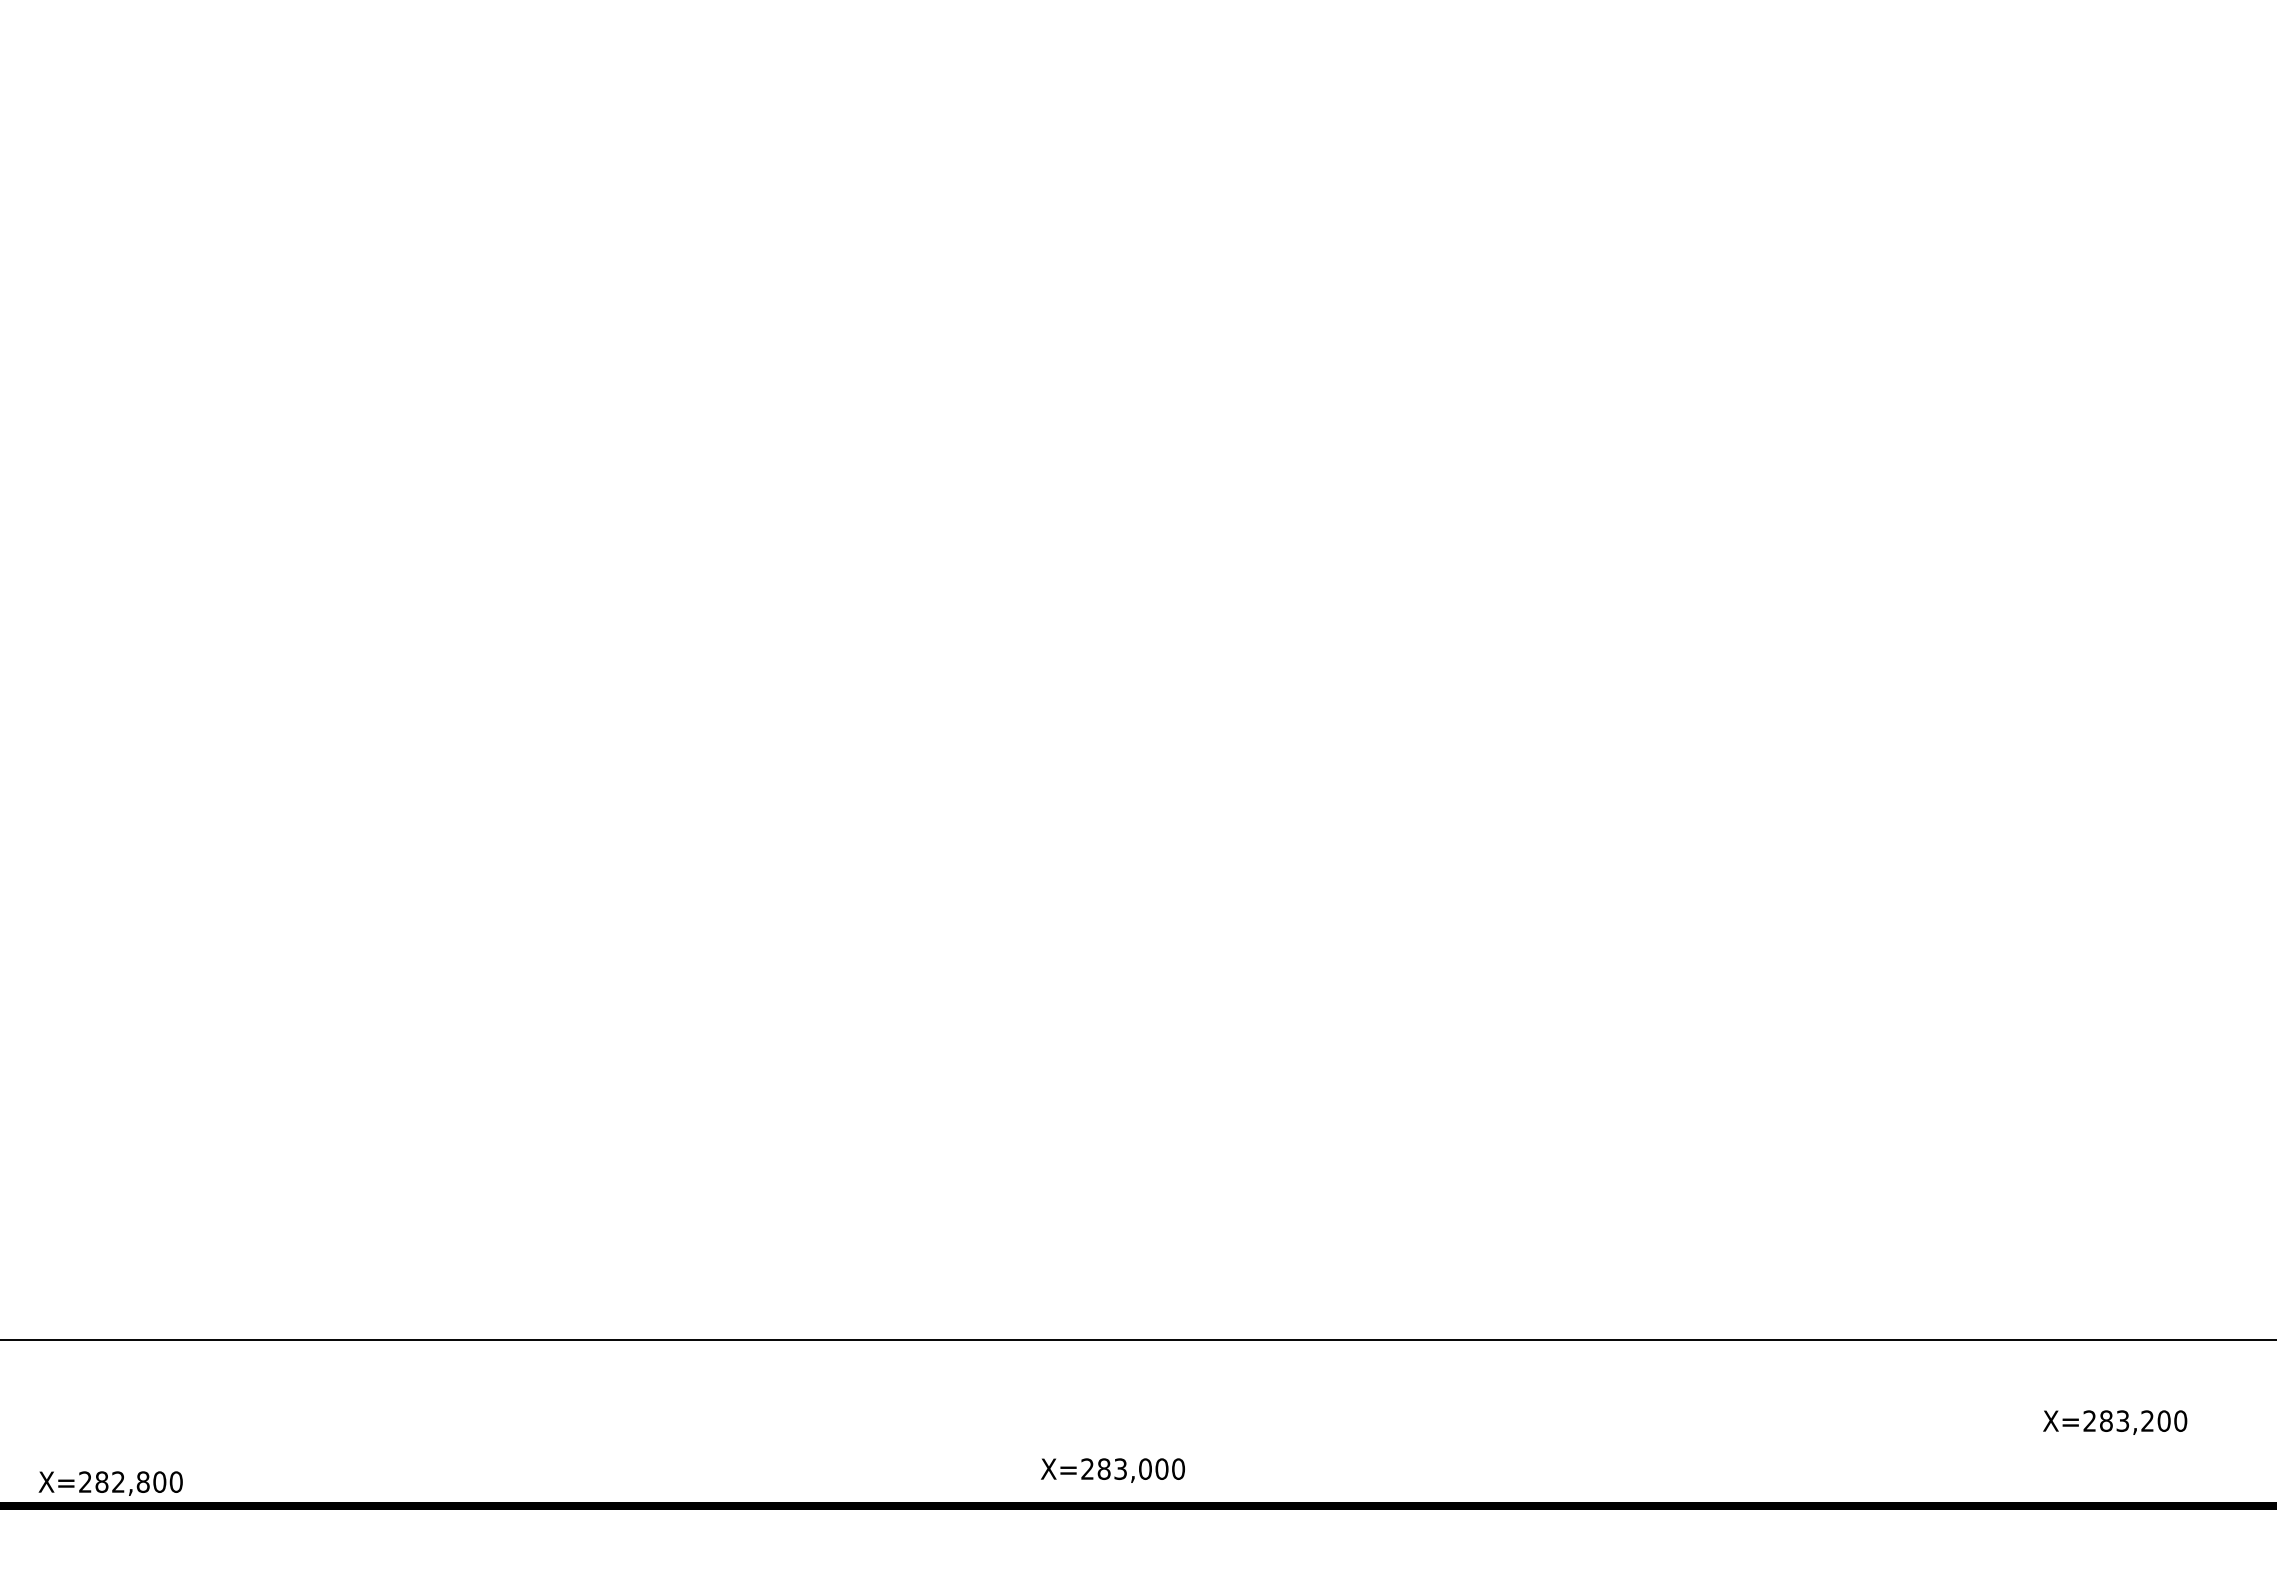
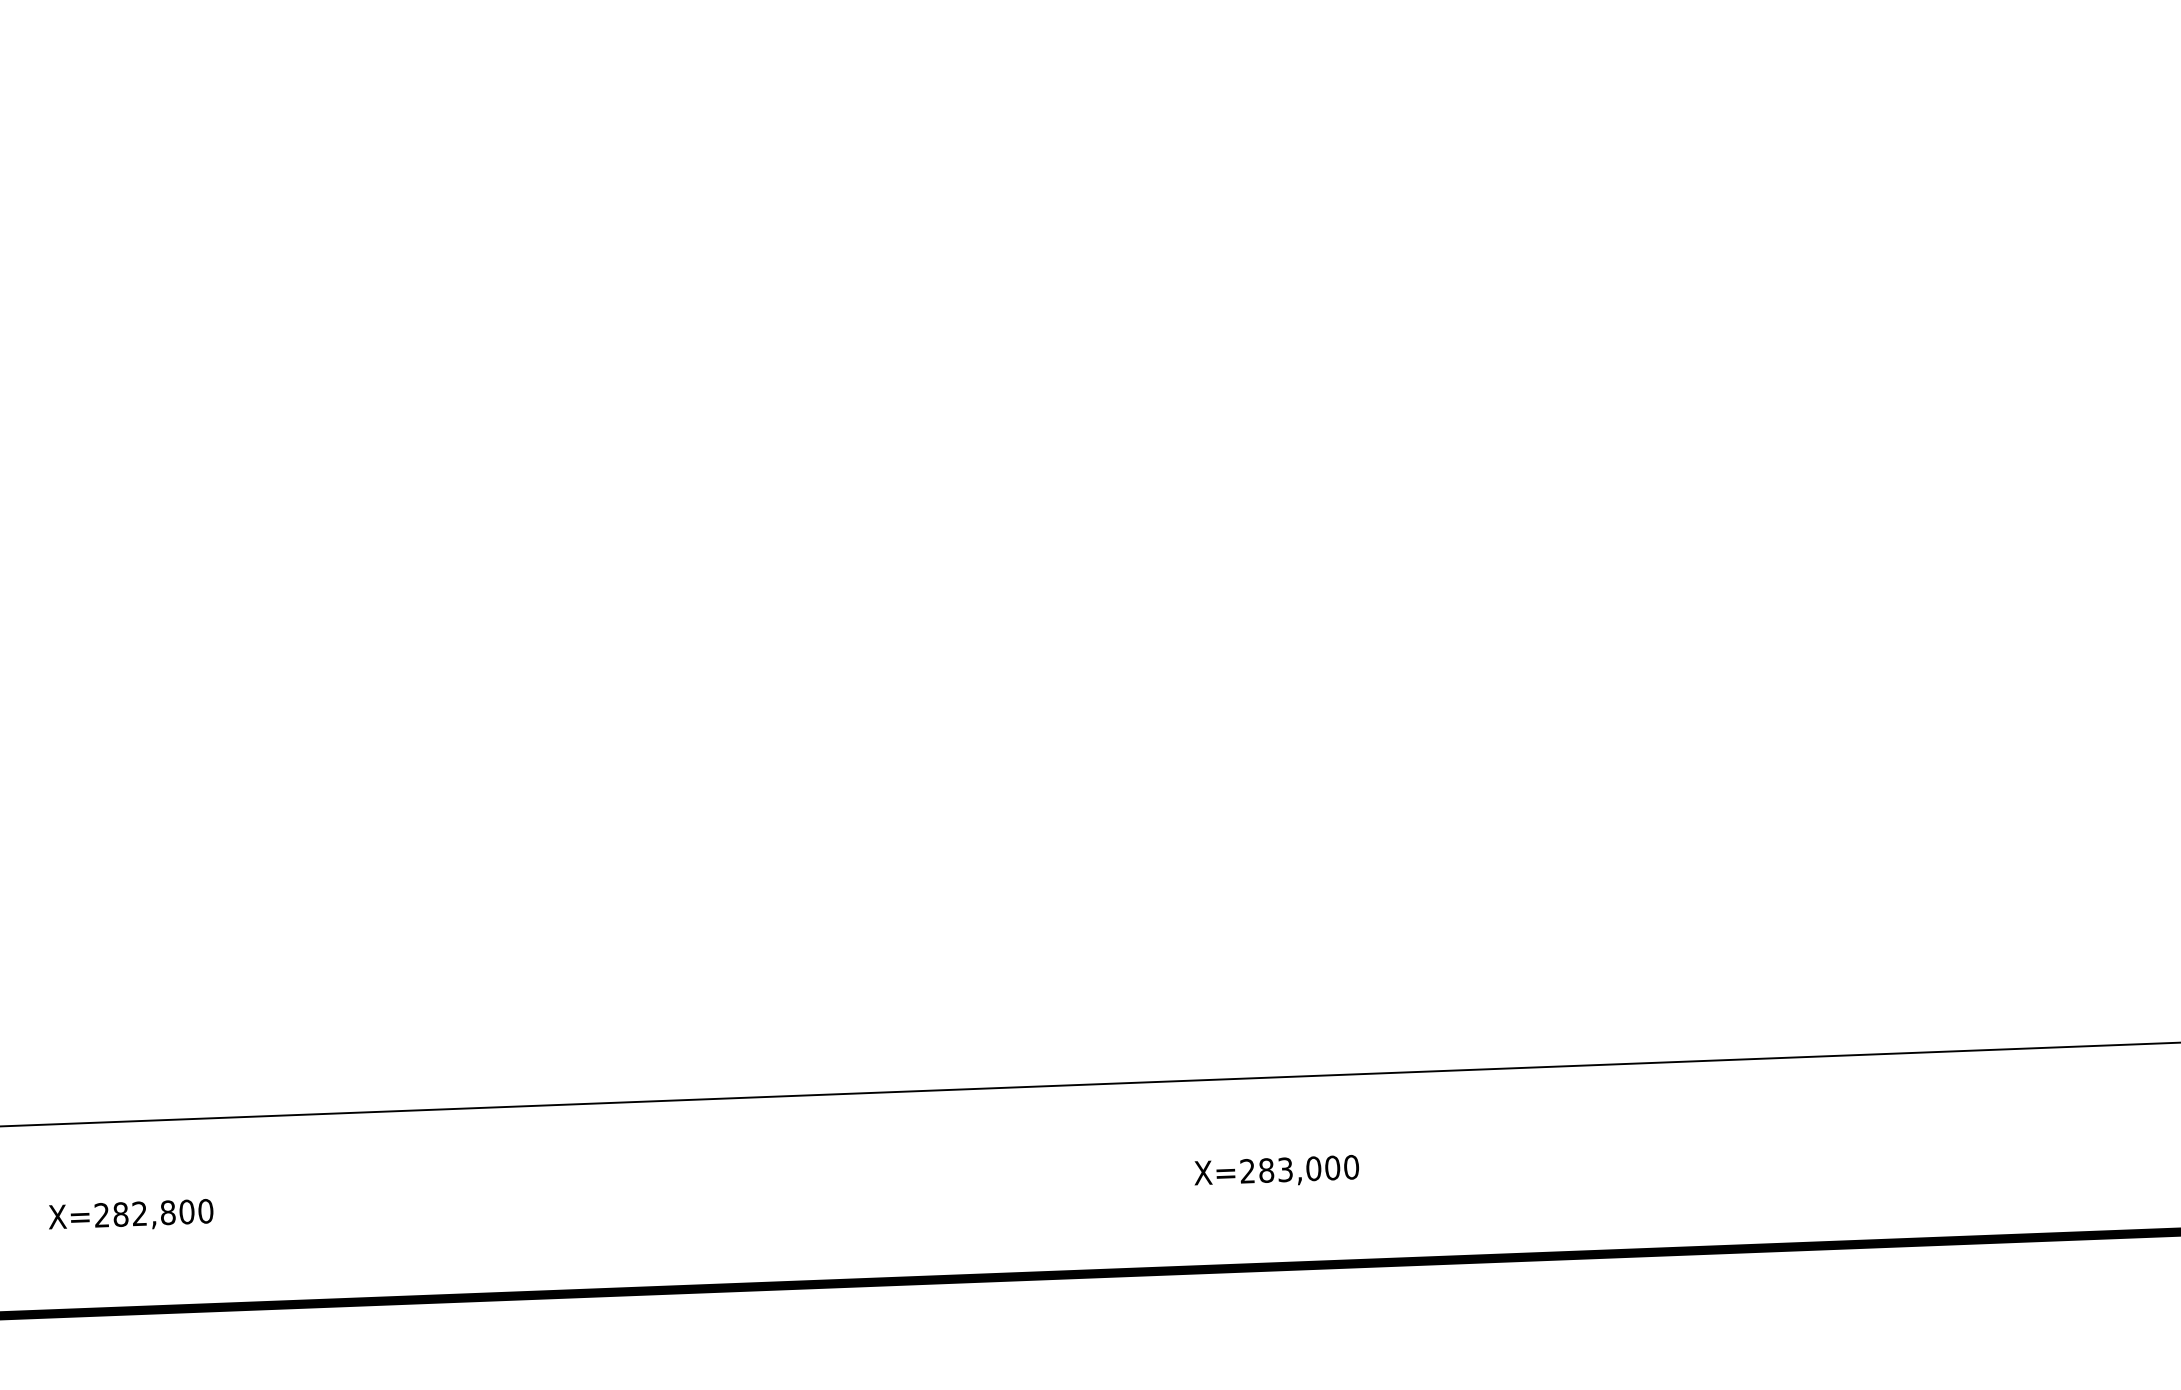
text: (1112, 1470) -> (1276, 1171), moved
text: (110, 1483) -> (130, 1215), moved

